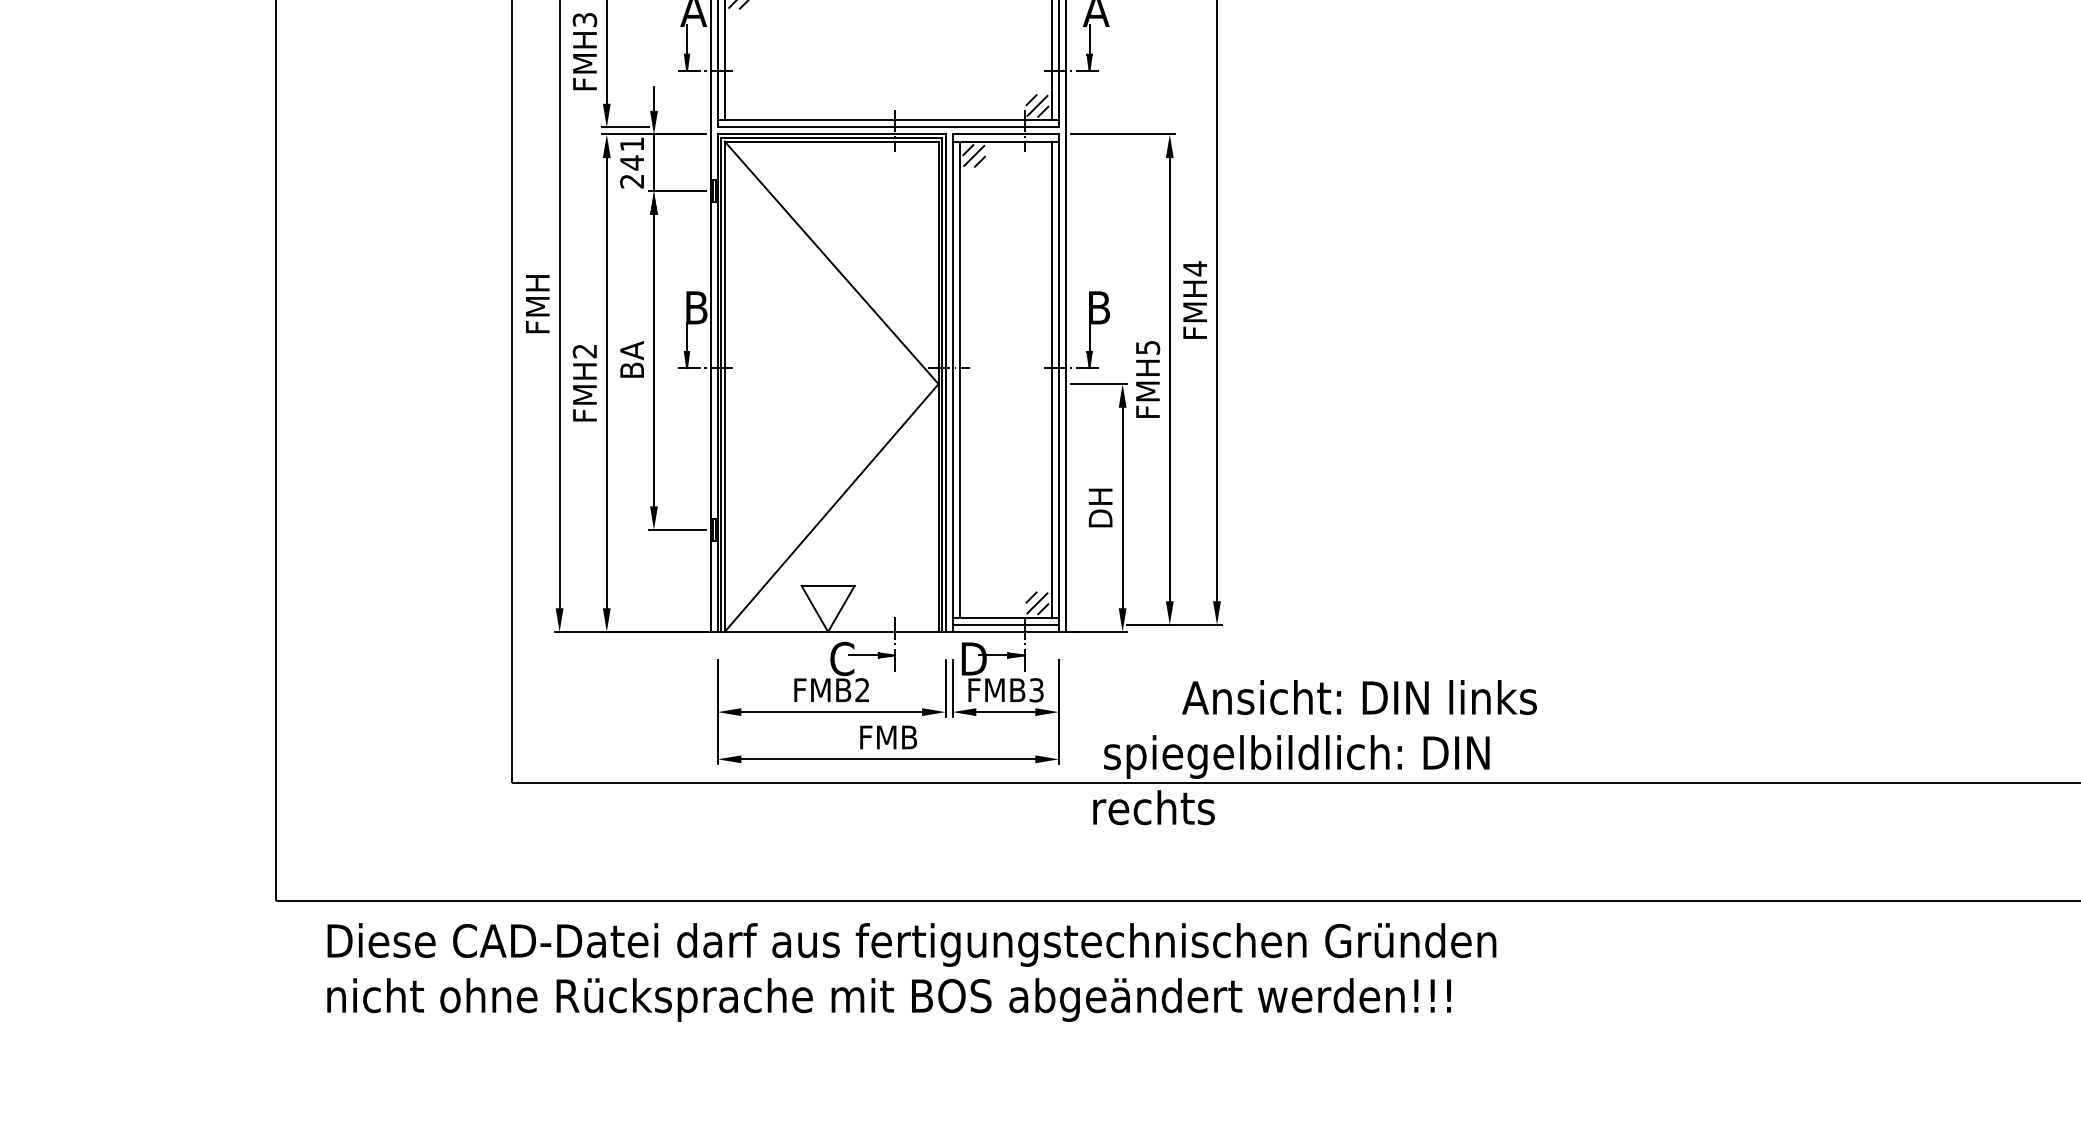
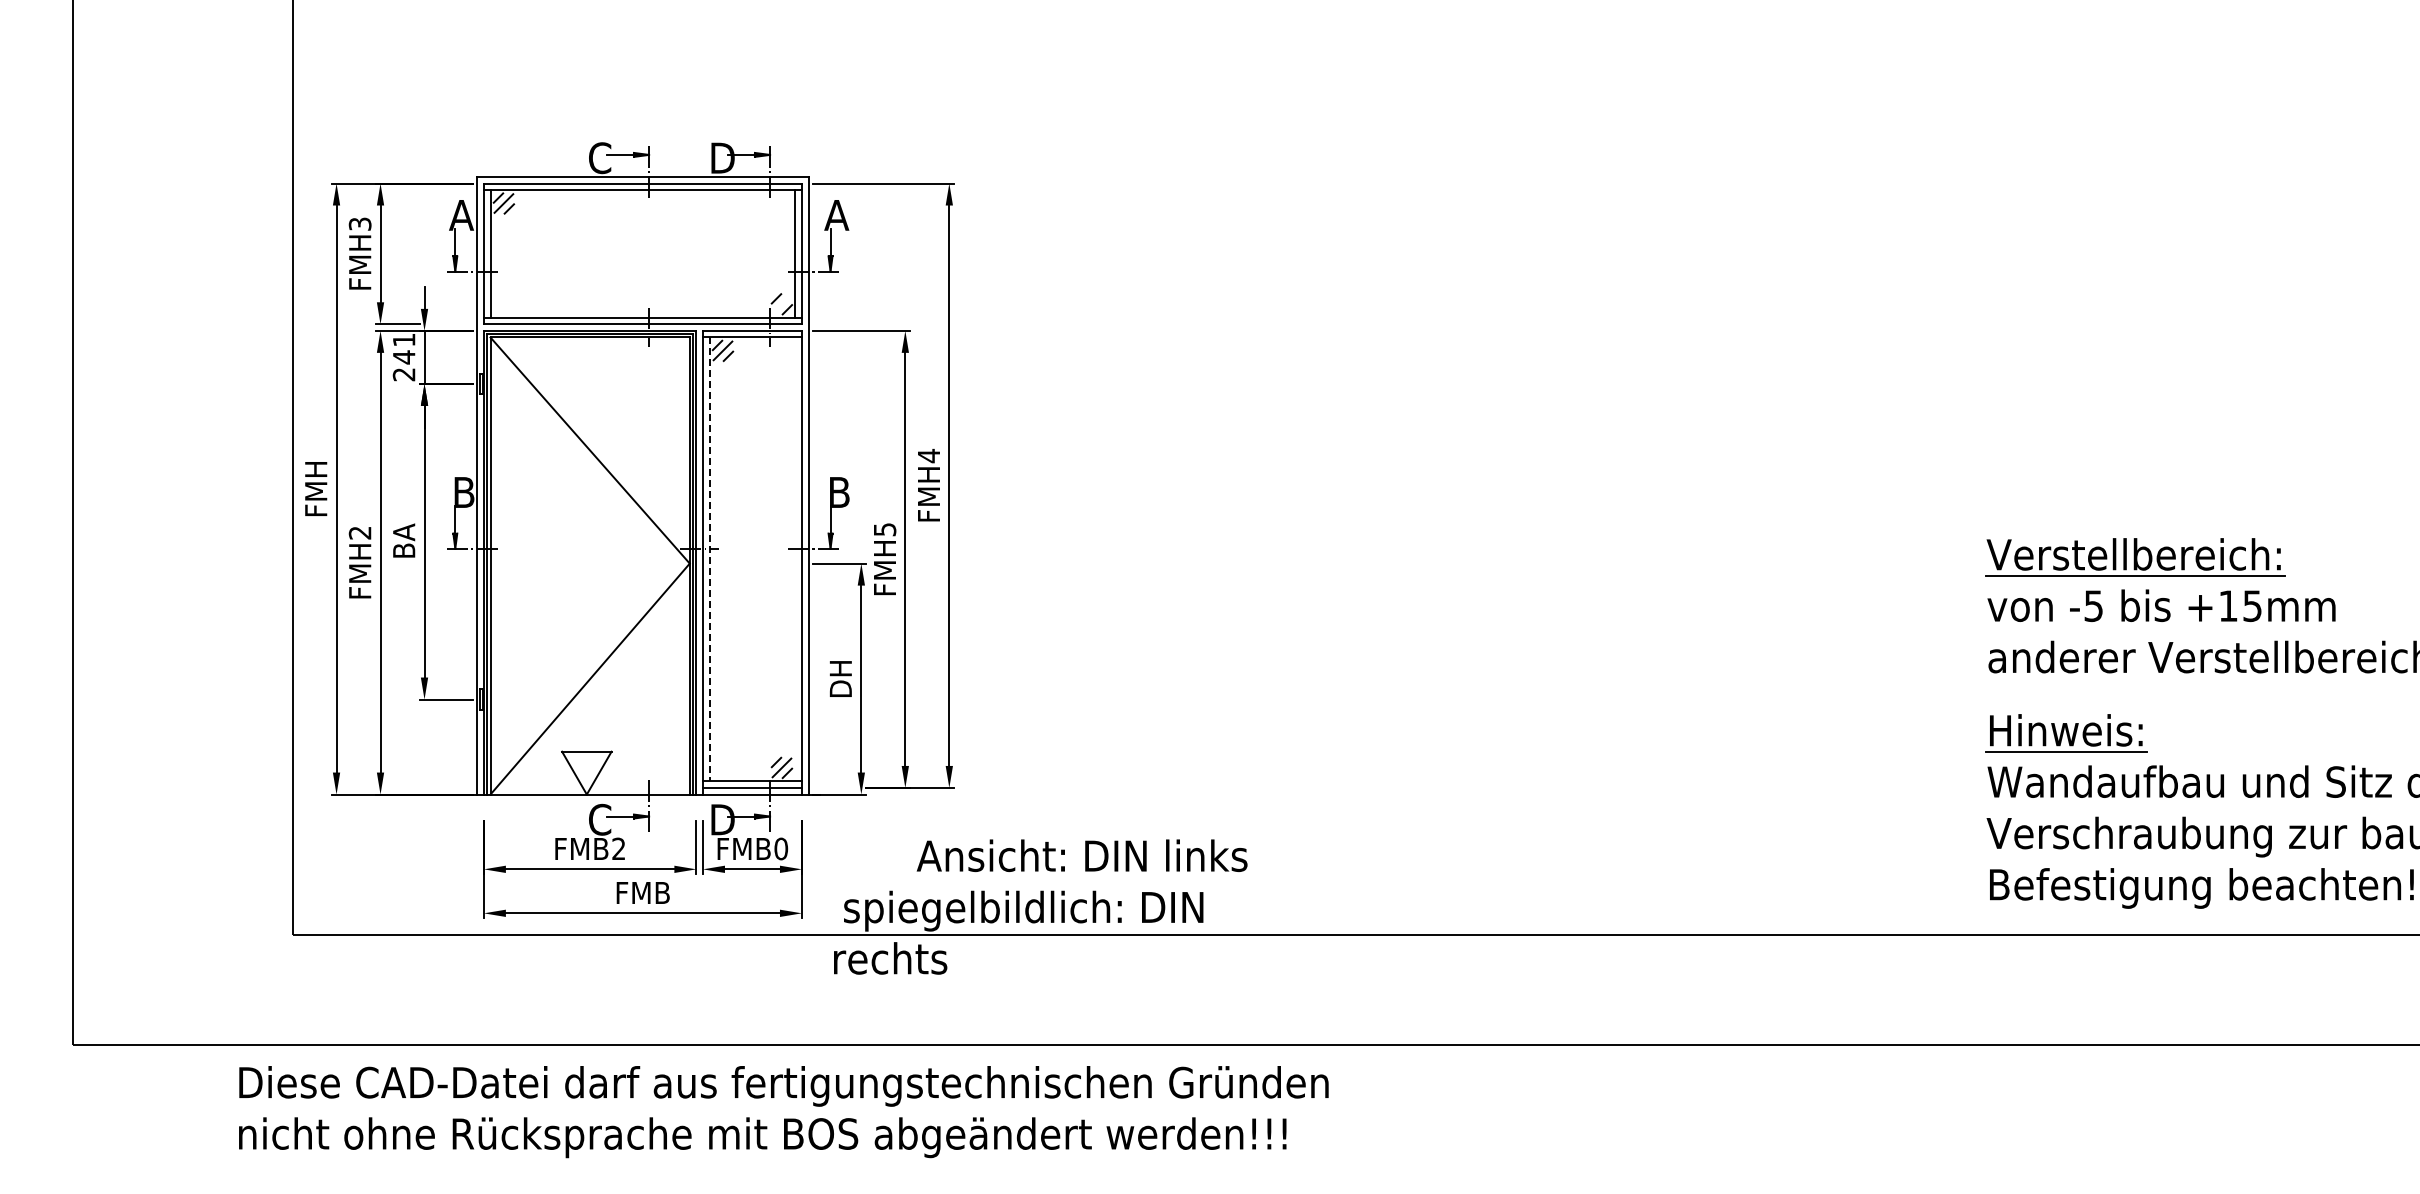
line: (1036, 105) -> (781, 303), removed
line: (959, 379) -> (709, 559), solid -> dashed
line: (1051, 379) -> (795, 559), removed
text: (1036, 689) -> (781, 848), FMB3 -> FMB0
text: (911, 972) -> (783, 1112), moved

